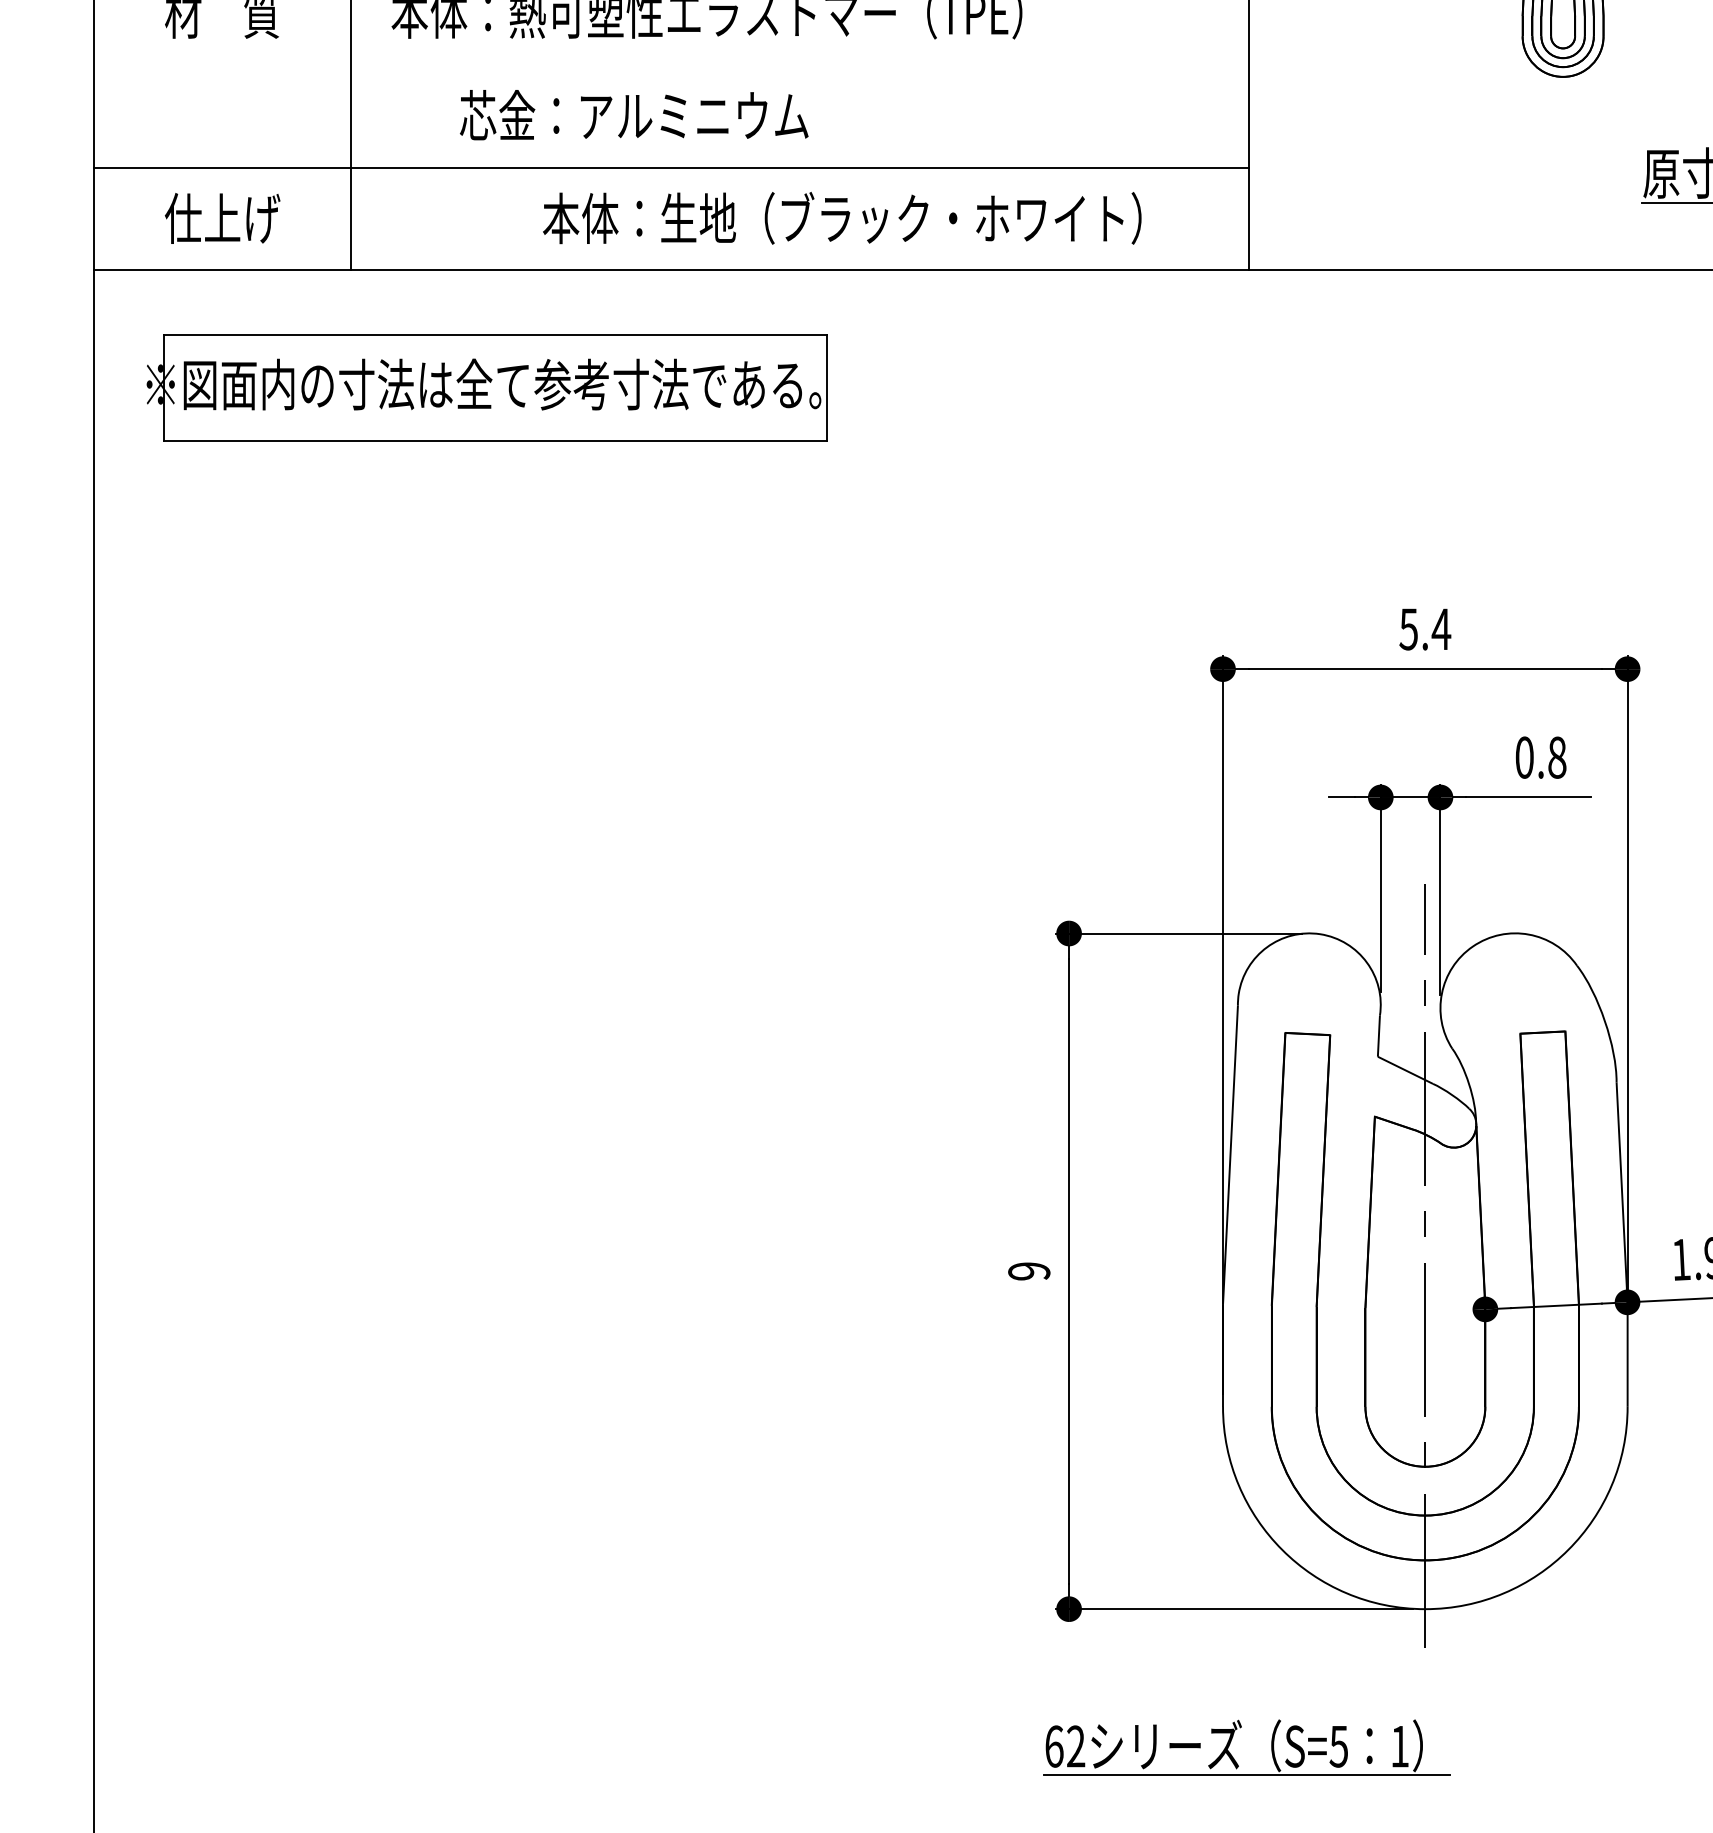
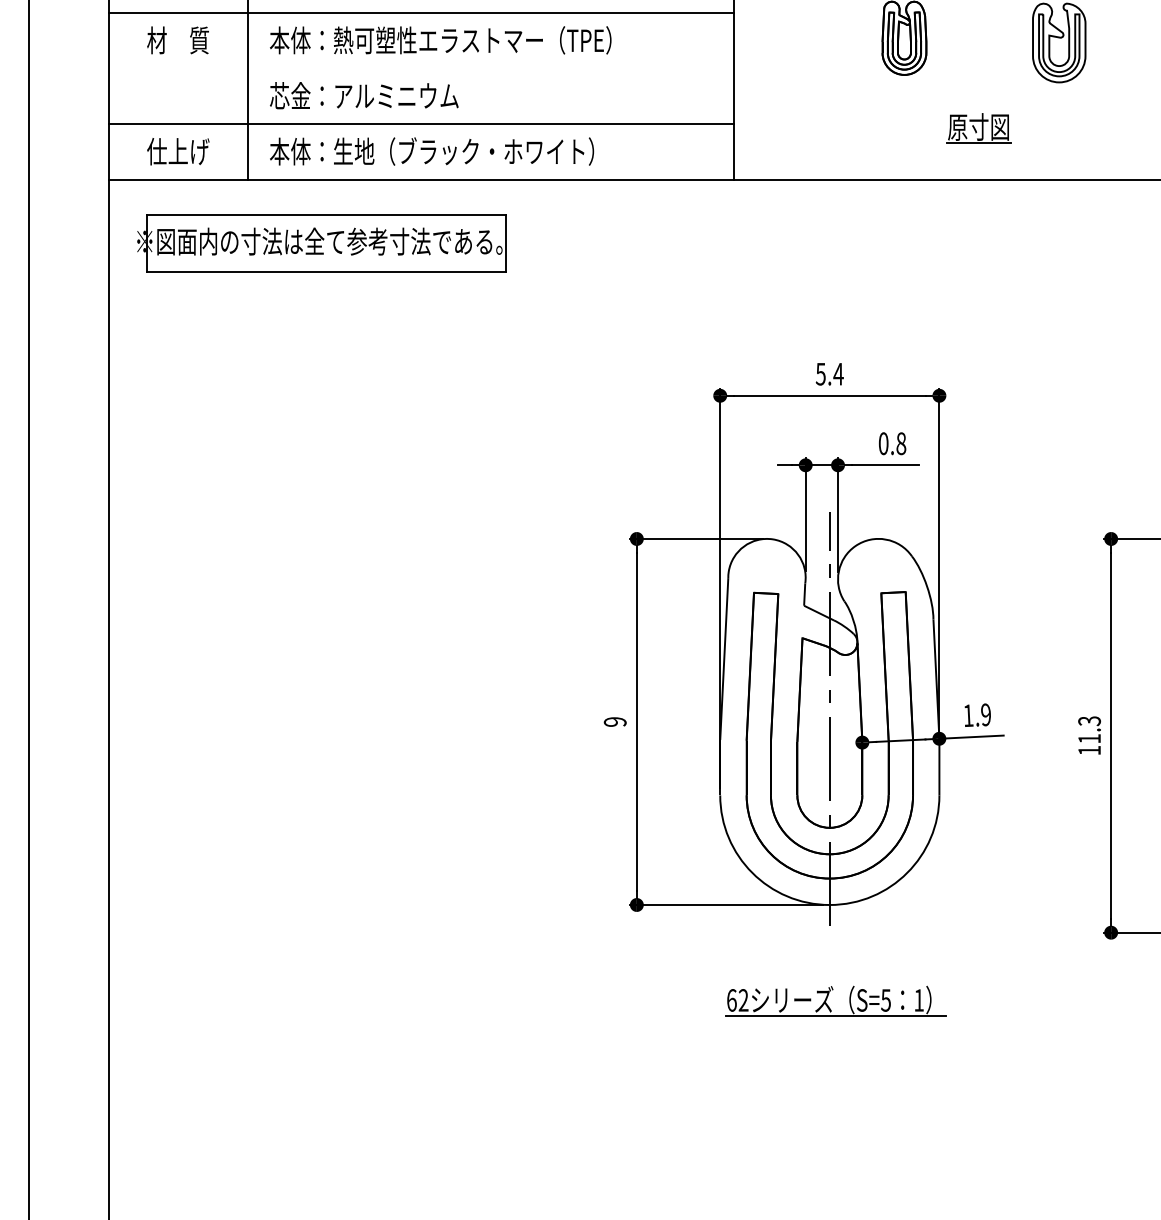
text: (634, 114) -> (364, 95), moved
text: (843, 218) -> (432, 151), moved
part: (1232, 1739) -> (828, 996), moved

